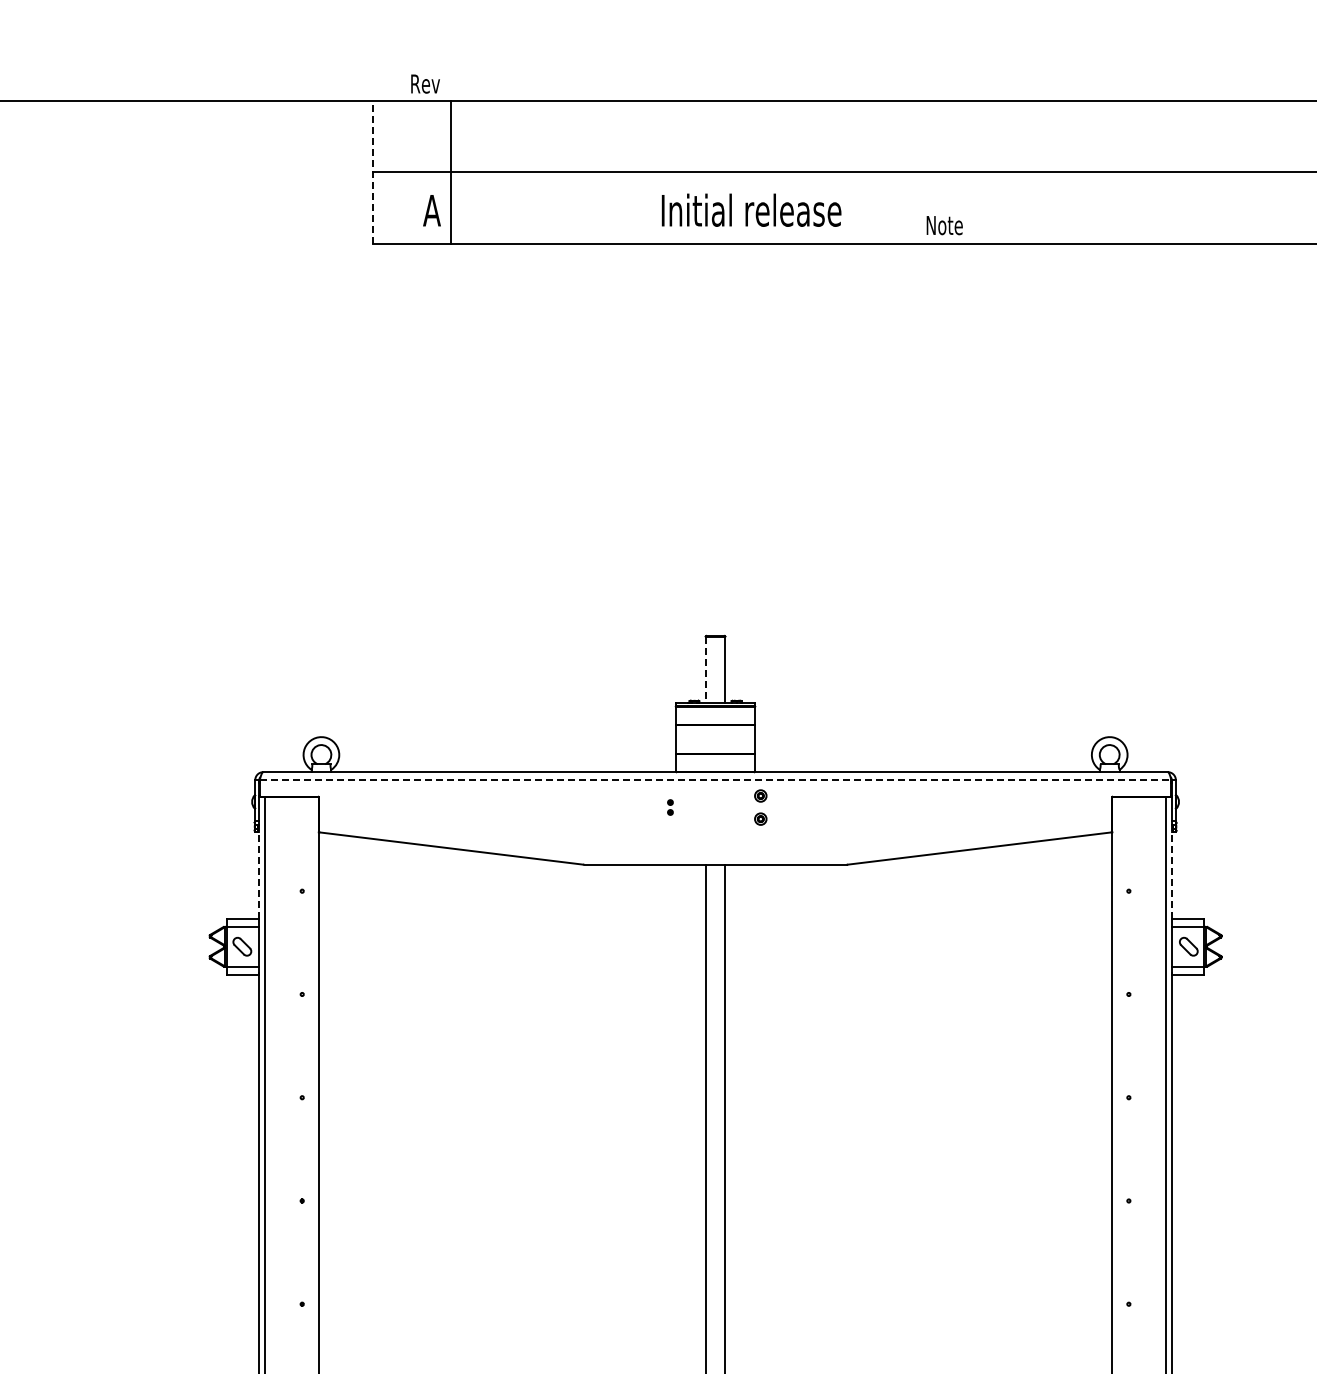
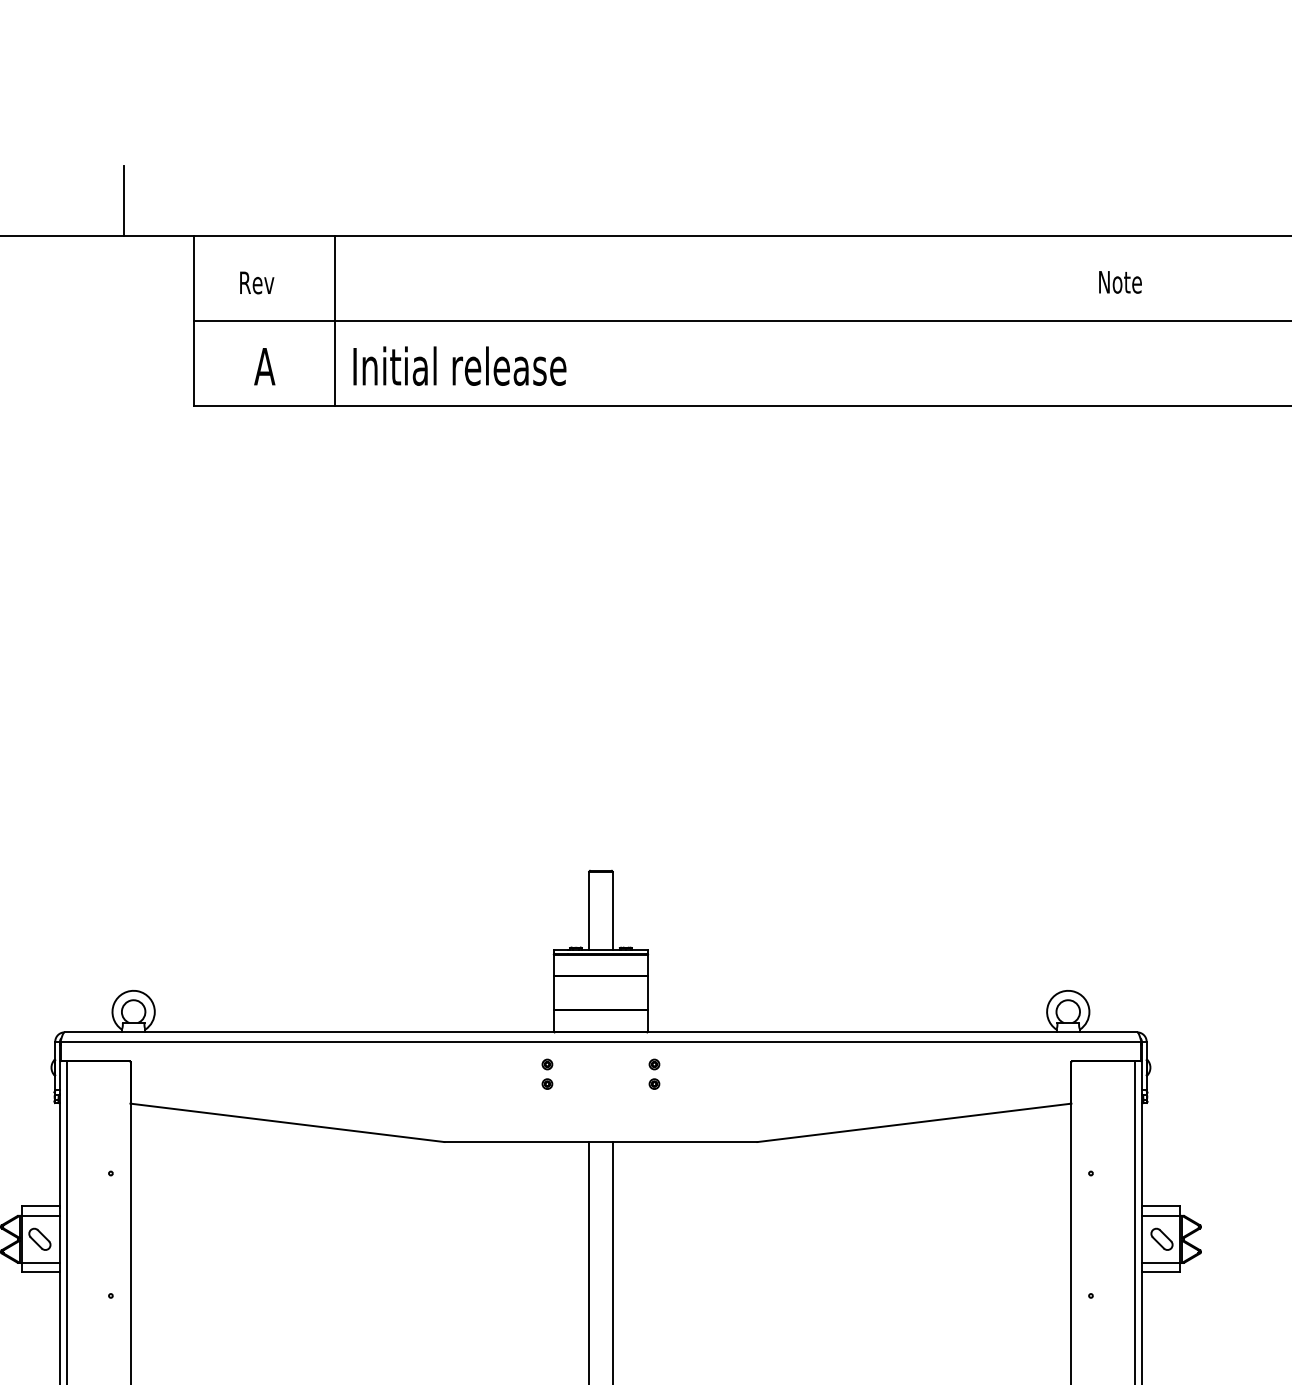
line: (312, 70) -> (123, 200), added
text: (425, 83) -> (257, 282), moved
line: (372, 171) -> (194, 320), dashed -> solid
line: (450, 171) -> (335, 320), moved
text: (751, 209) -> (459, 365), moved
text: (944, 225) -> (1120, 282), moved
line: (705, 670) -> (589, 911), dashed -> solid
line: (715, 780) -> (600, 1042), dashed -> solid
part: (670, 807) -> (547, 1074), size x1.67
part: (760, 807) -> (654, 1074), size x0.71
line: (259, 872) -> (60, 1151), dashed -> solid
line: (1171, 872) -> (1141, 1151), dashed -> solid

